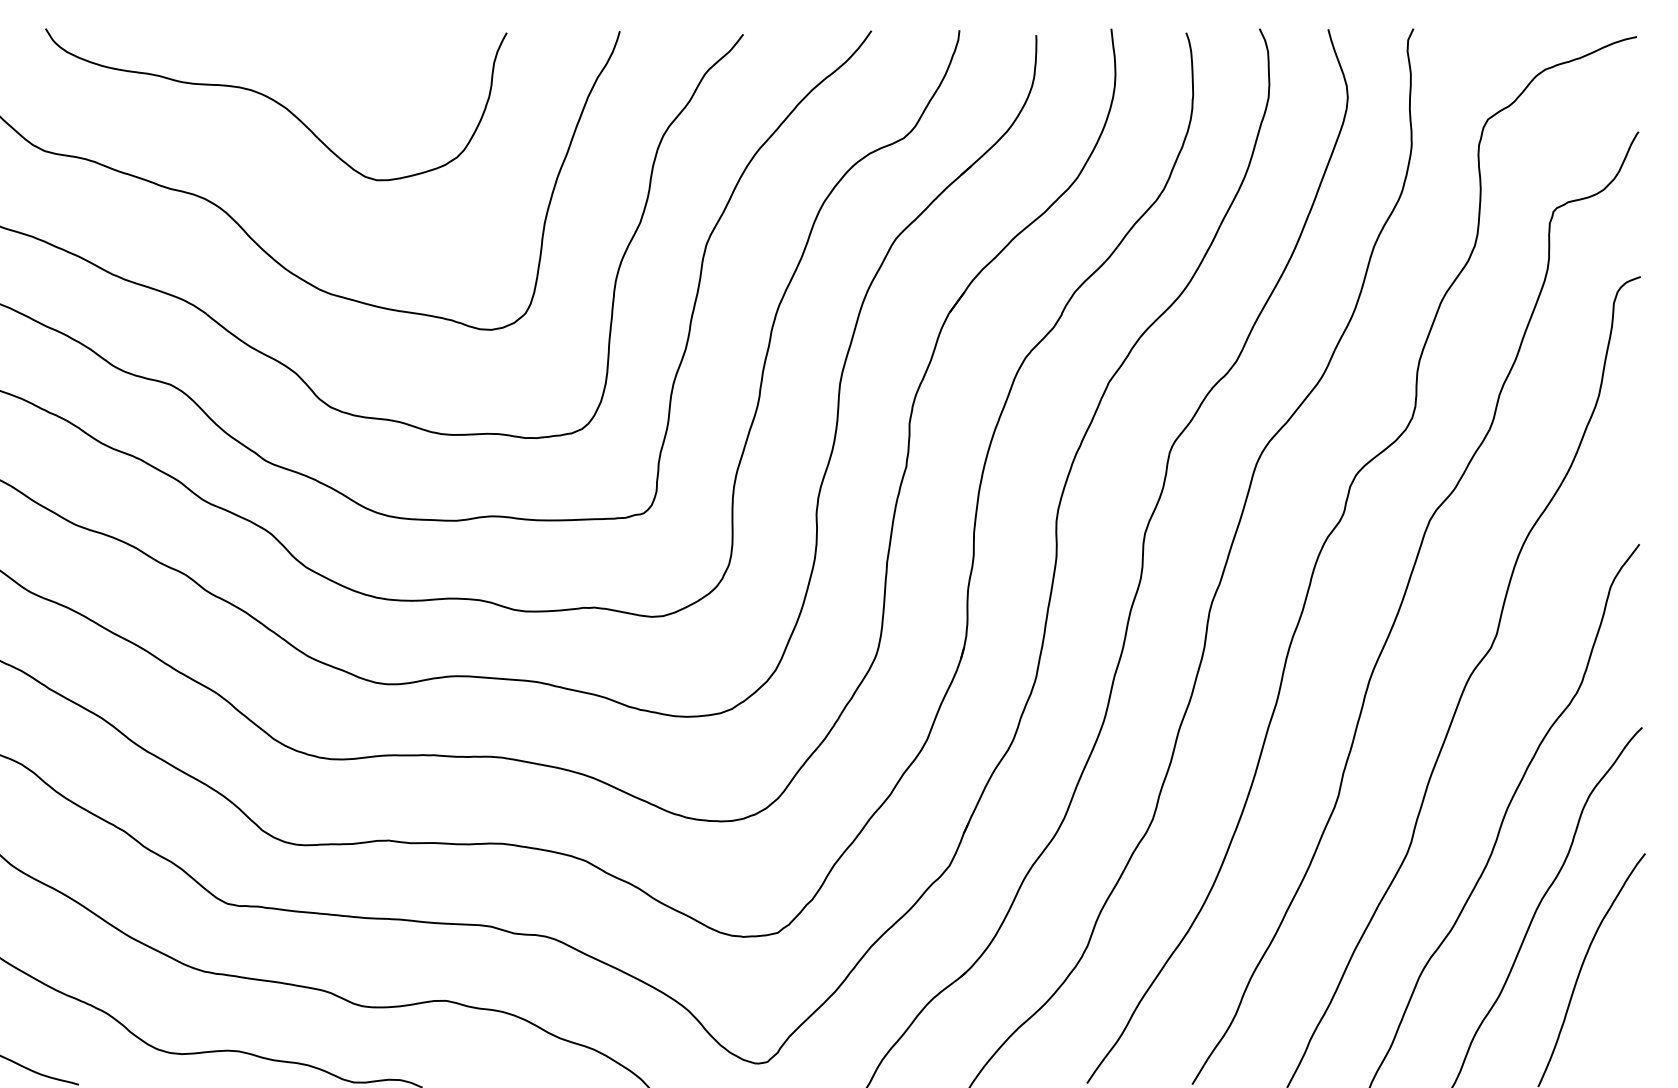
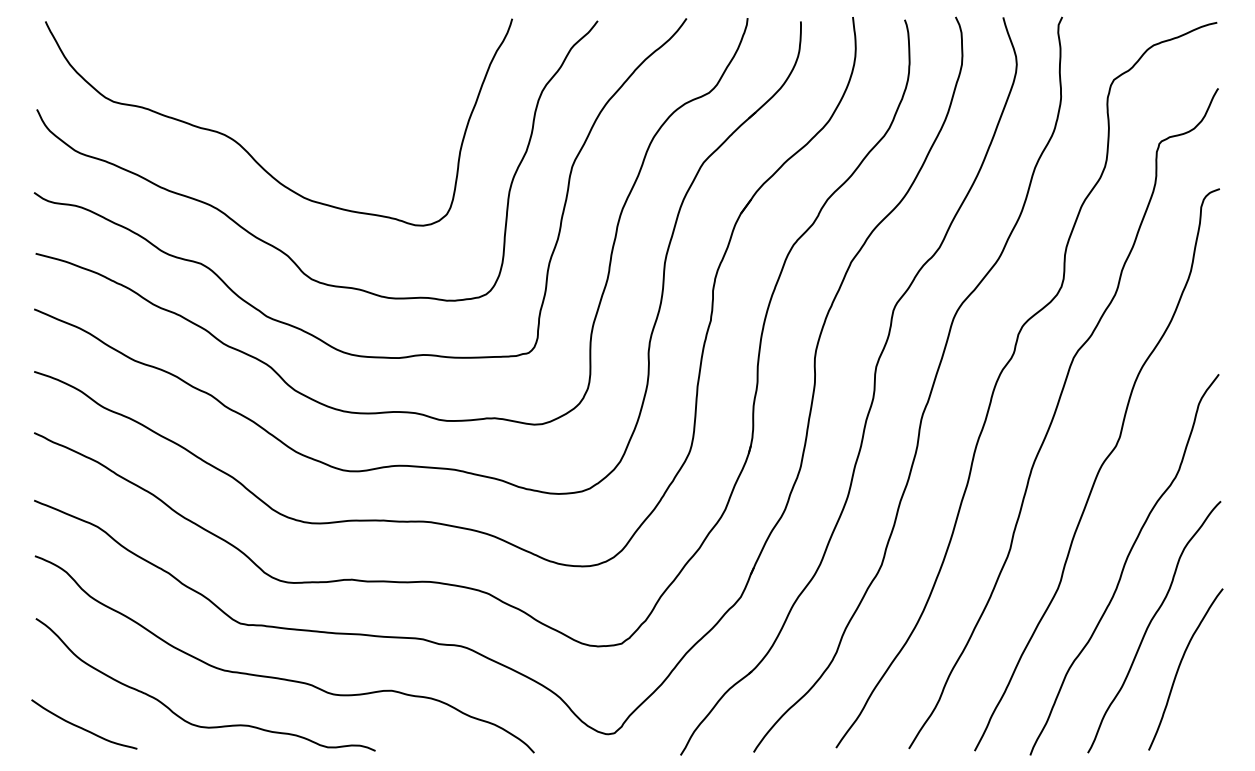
curve: (275, 103) -> (273, 68), removed

